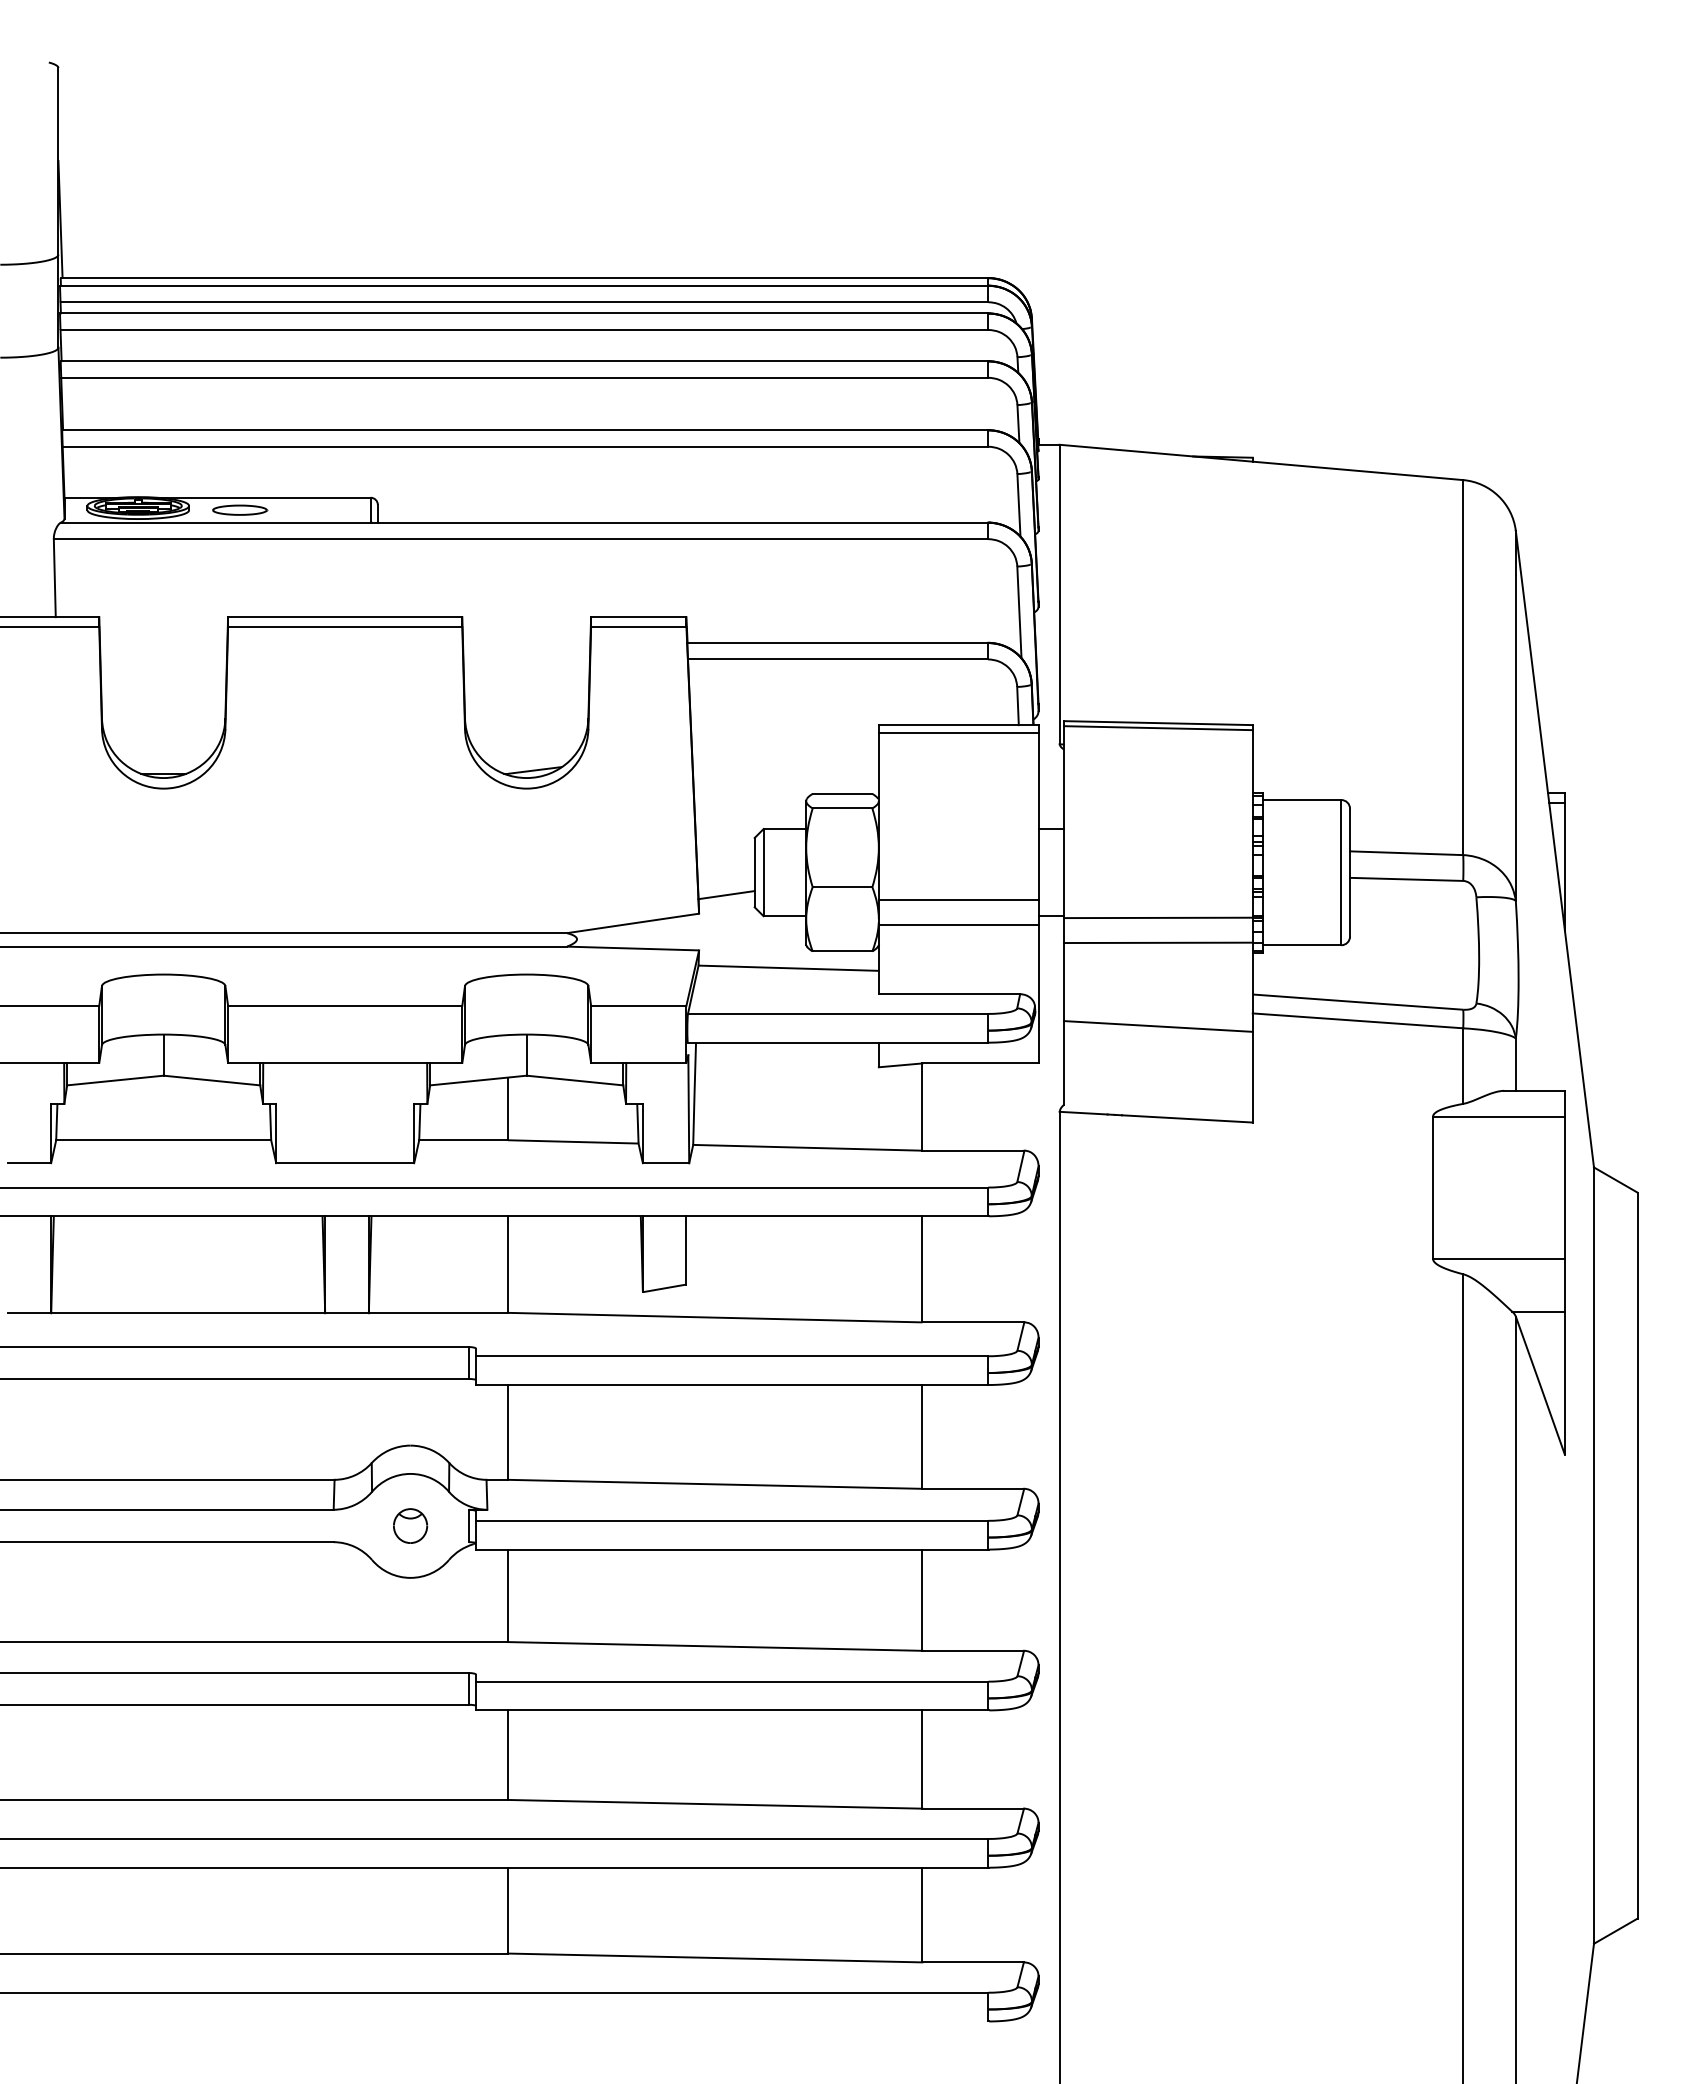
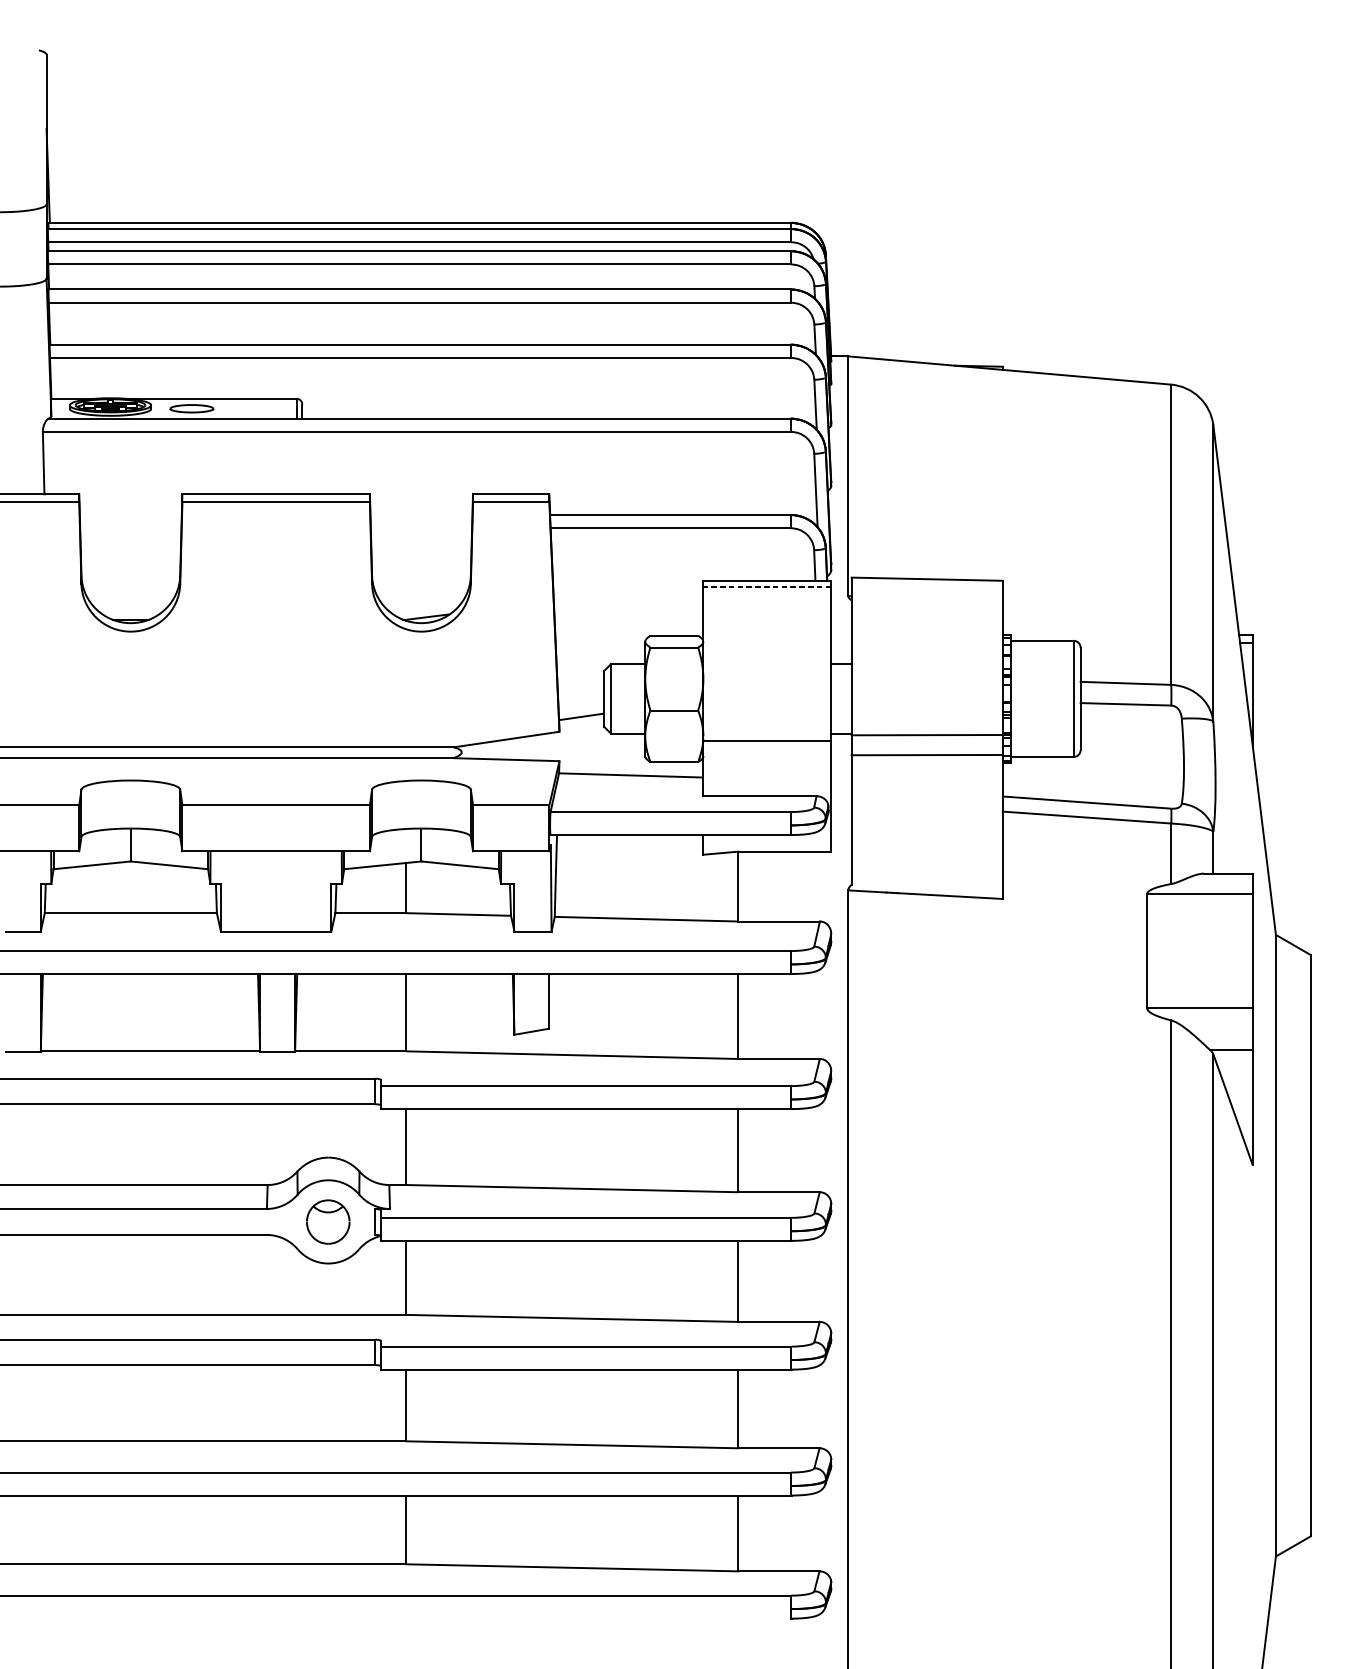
line: (1157, 728) -> (926, 583), removed
line: (958, 733) -> (767, 587), solid -> dashed
line: (958, 900) -> (767, 721), removed
line: (1157, 1026) -> (926, 822), removed
part: (410, 1525) -> (328, 1221), size x1.6

